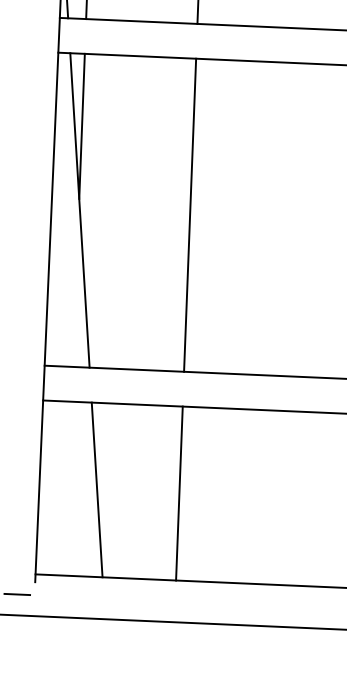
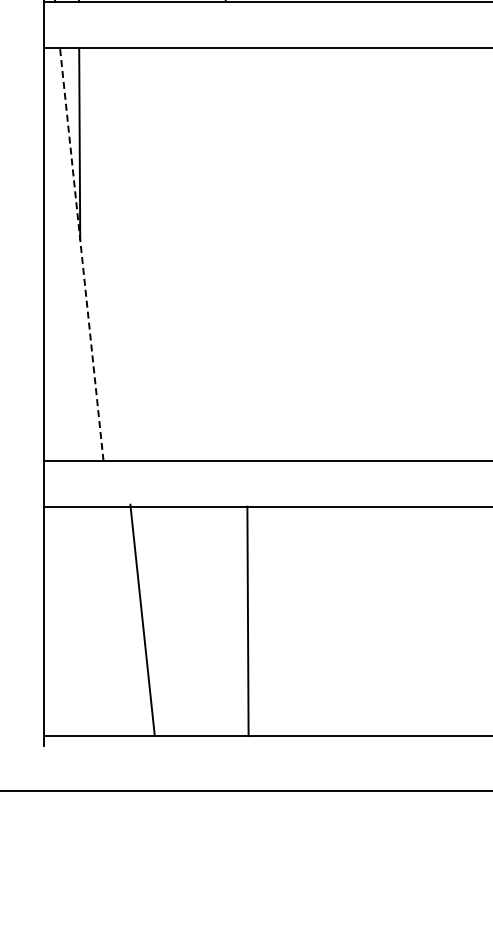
line: (79, 210) -> (81, 254), solid -> dashed
line: (190, 214) -> (227, 253), removed
line: (97, 490) -> (142, 619), moved
line: (179, 493) -> (247, 621), moved
line: (17, 594) -> (21, 763), removed

